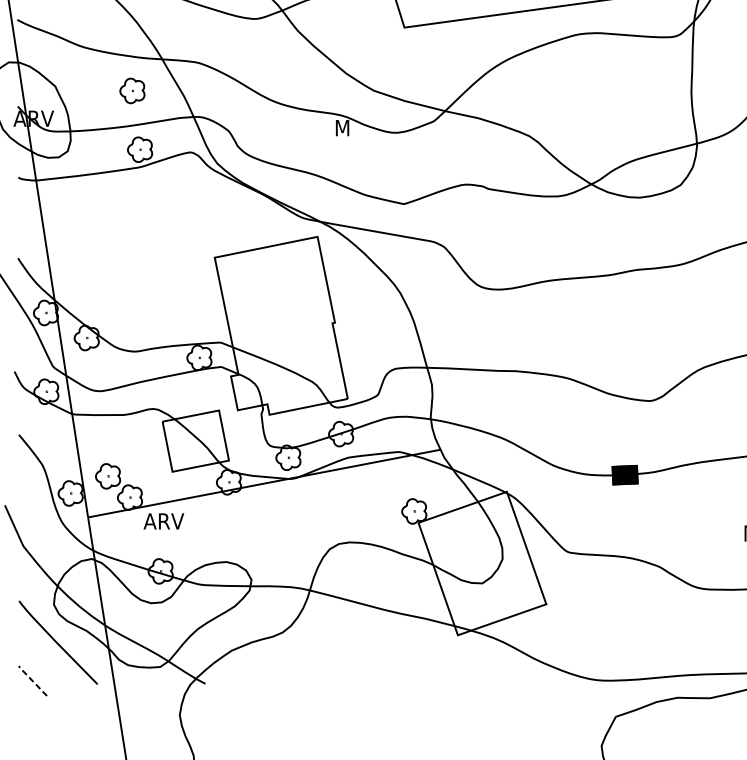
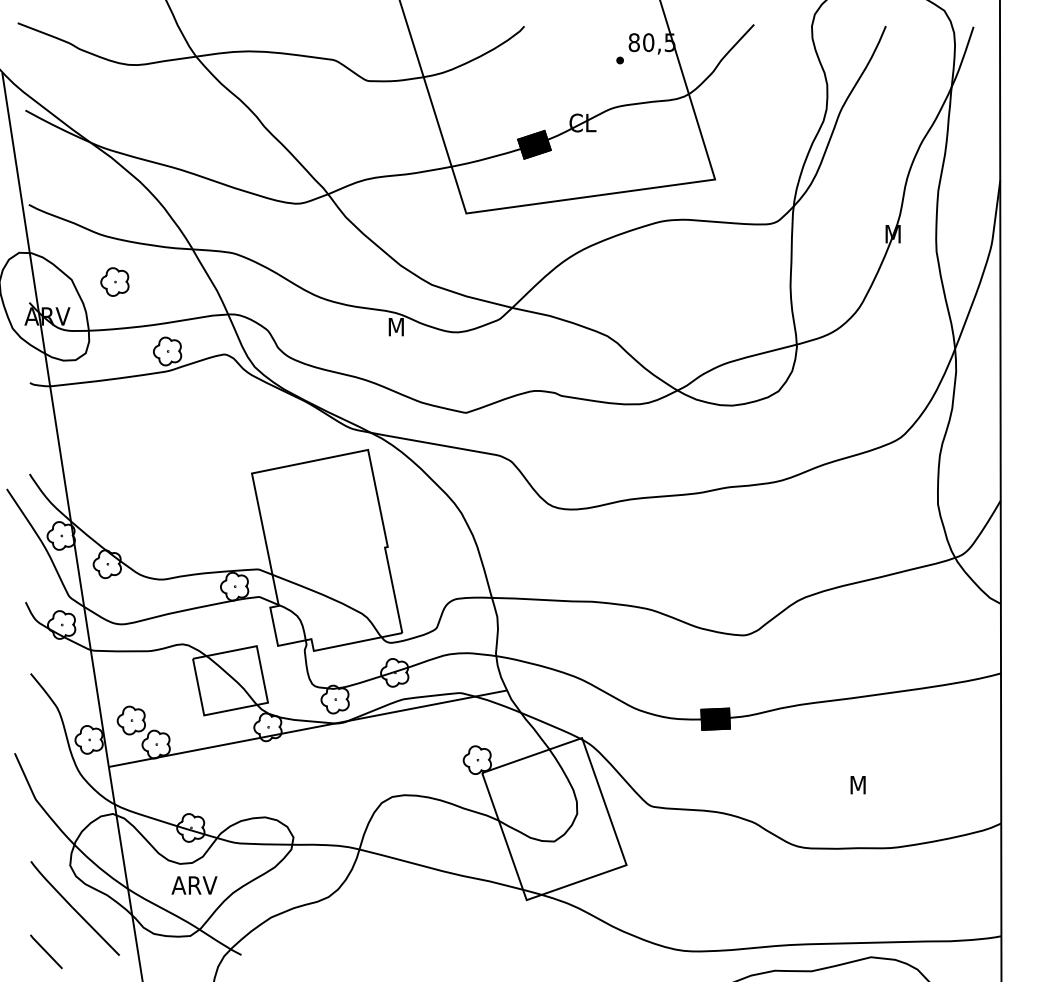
part: (132, 90) -> (114, 281), moved
text: (163, 521) -> (194, 885), moved
line: (32, 680) -> (45, 951), dashed -> solid

